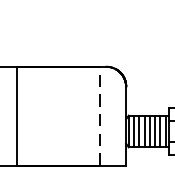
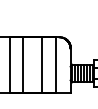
line: (40, 115) -> (22, 64), added
line: (75, 115) -> (42, 64), added
line: (99, 117) -> (55, 65), dashed -> solid

